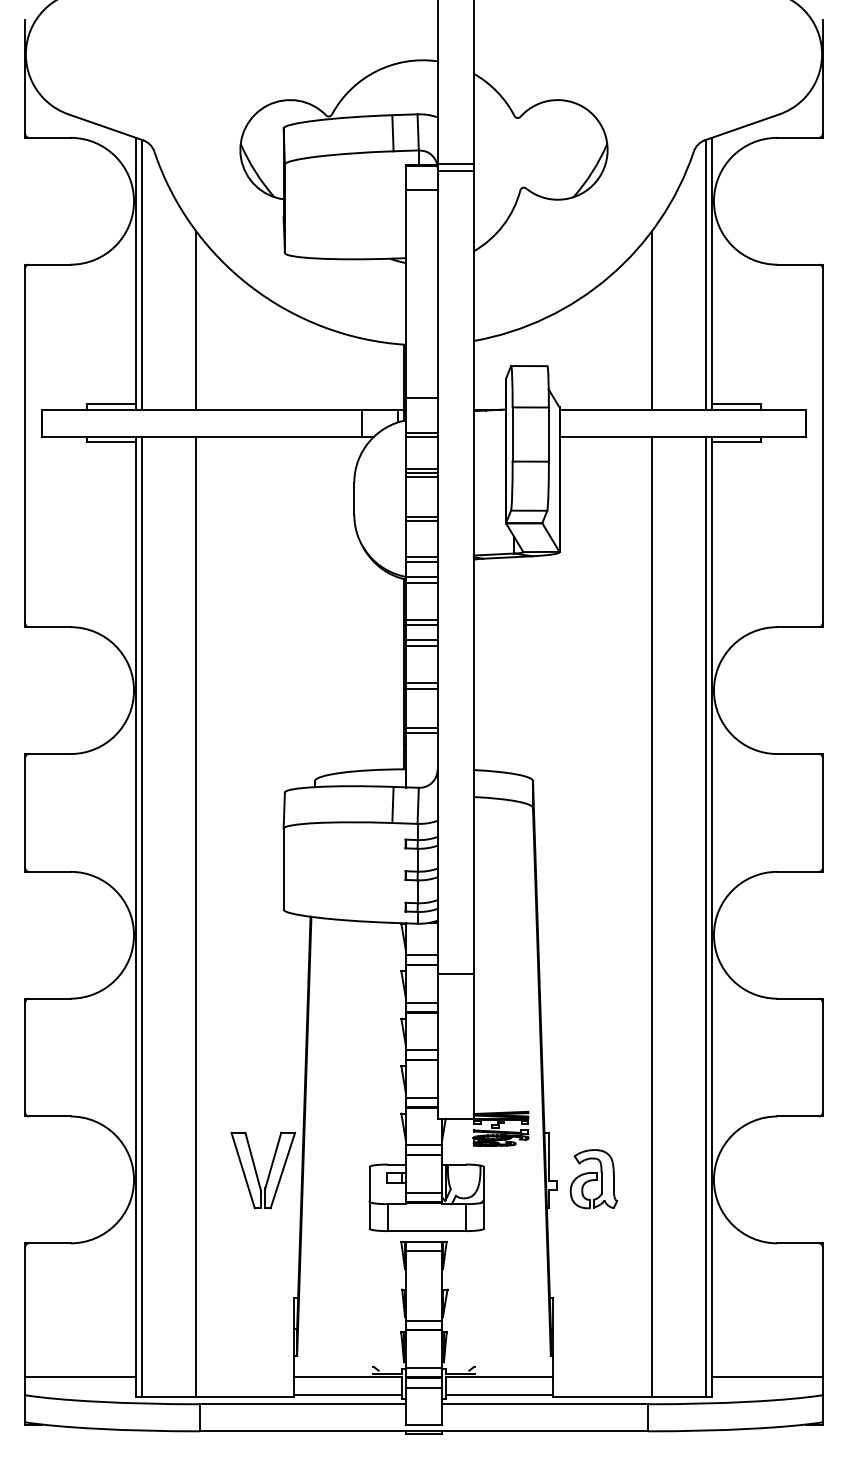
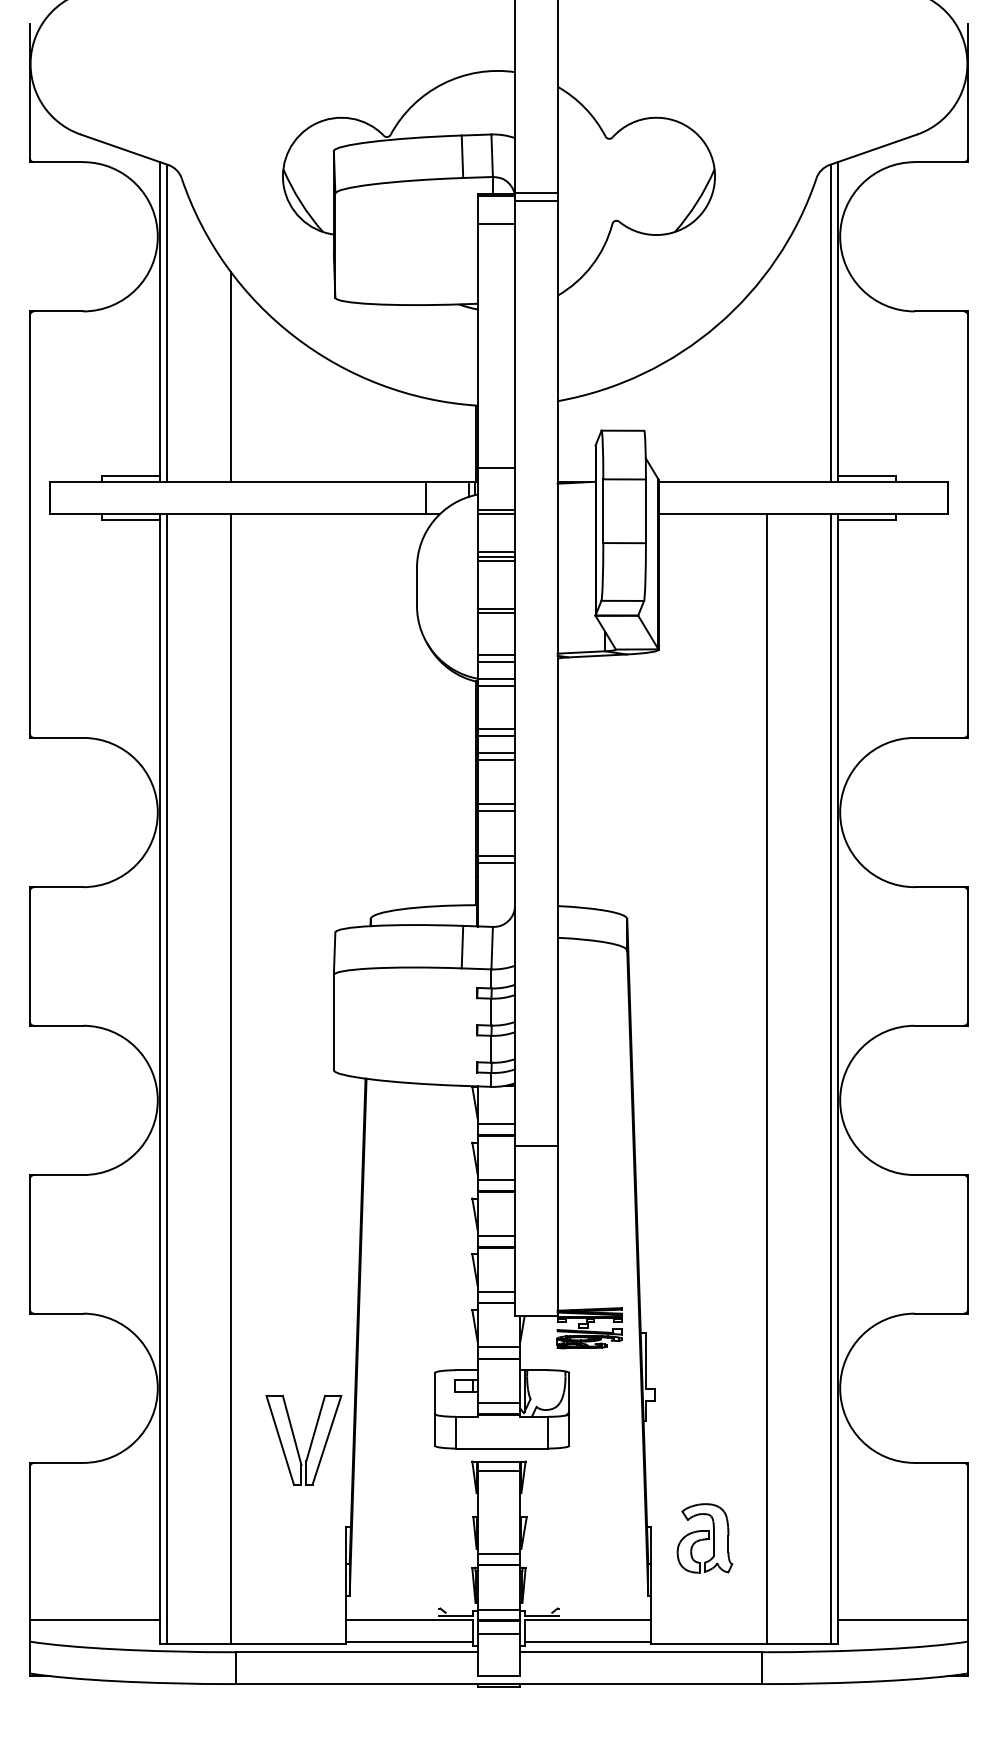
line: (652, 320) -> (767, 377), removed
part: (256, 1171) -> (296, 1441), moved
part: (593, 1179) -> (704, 1538), moved

